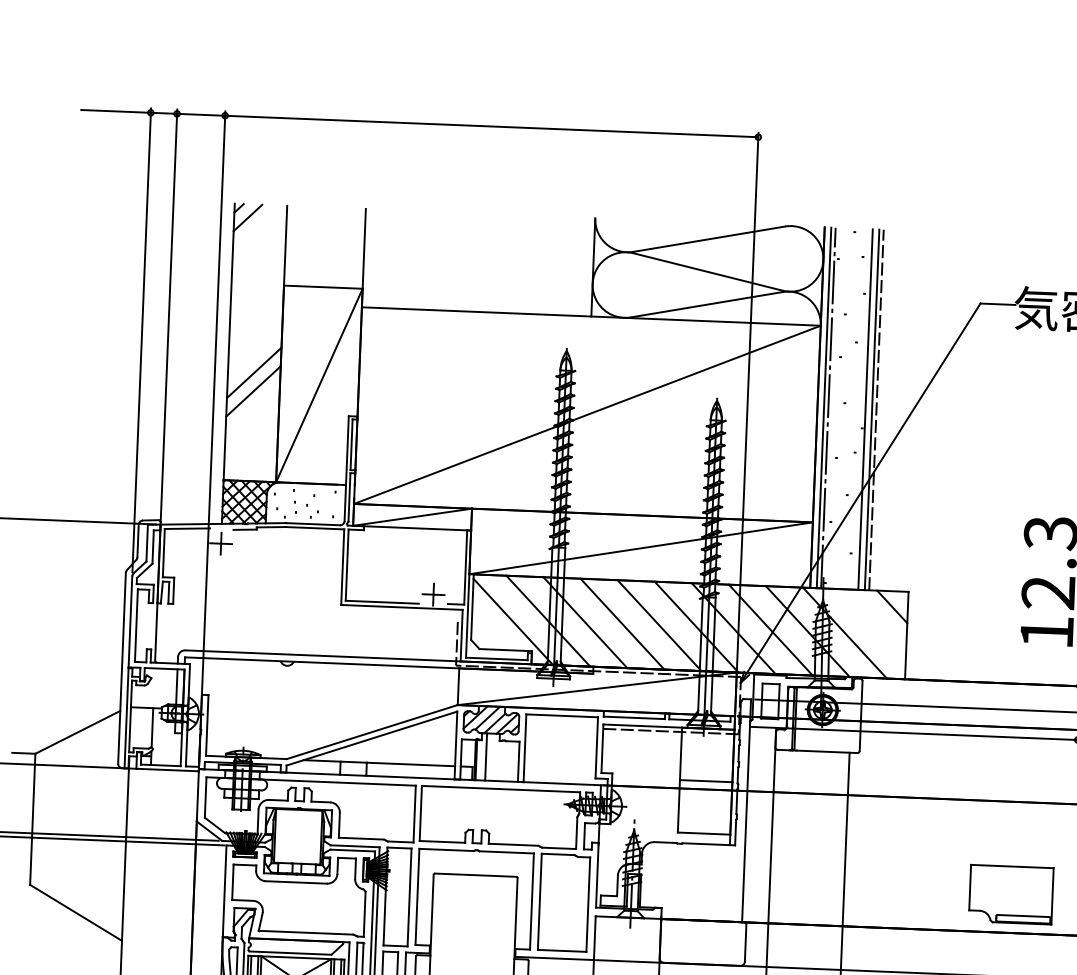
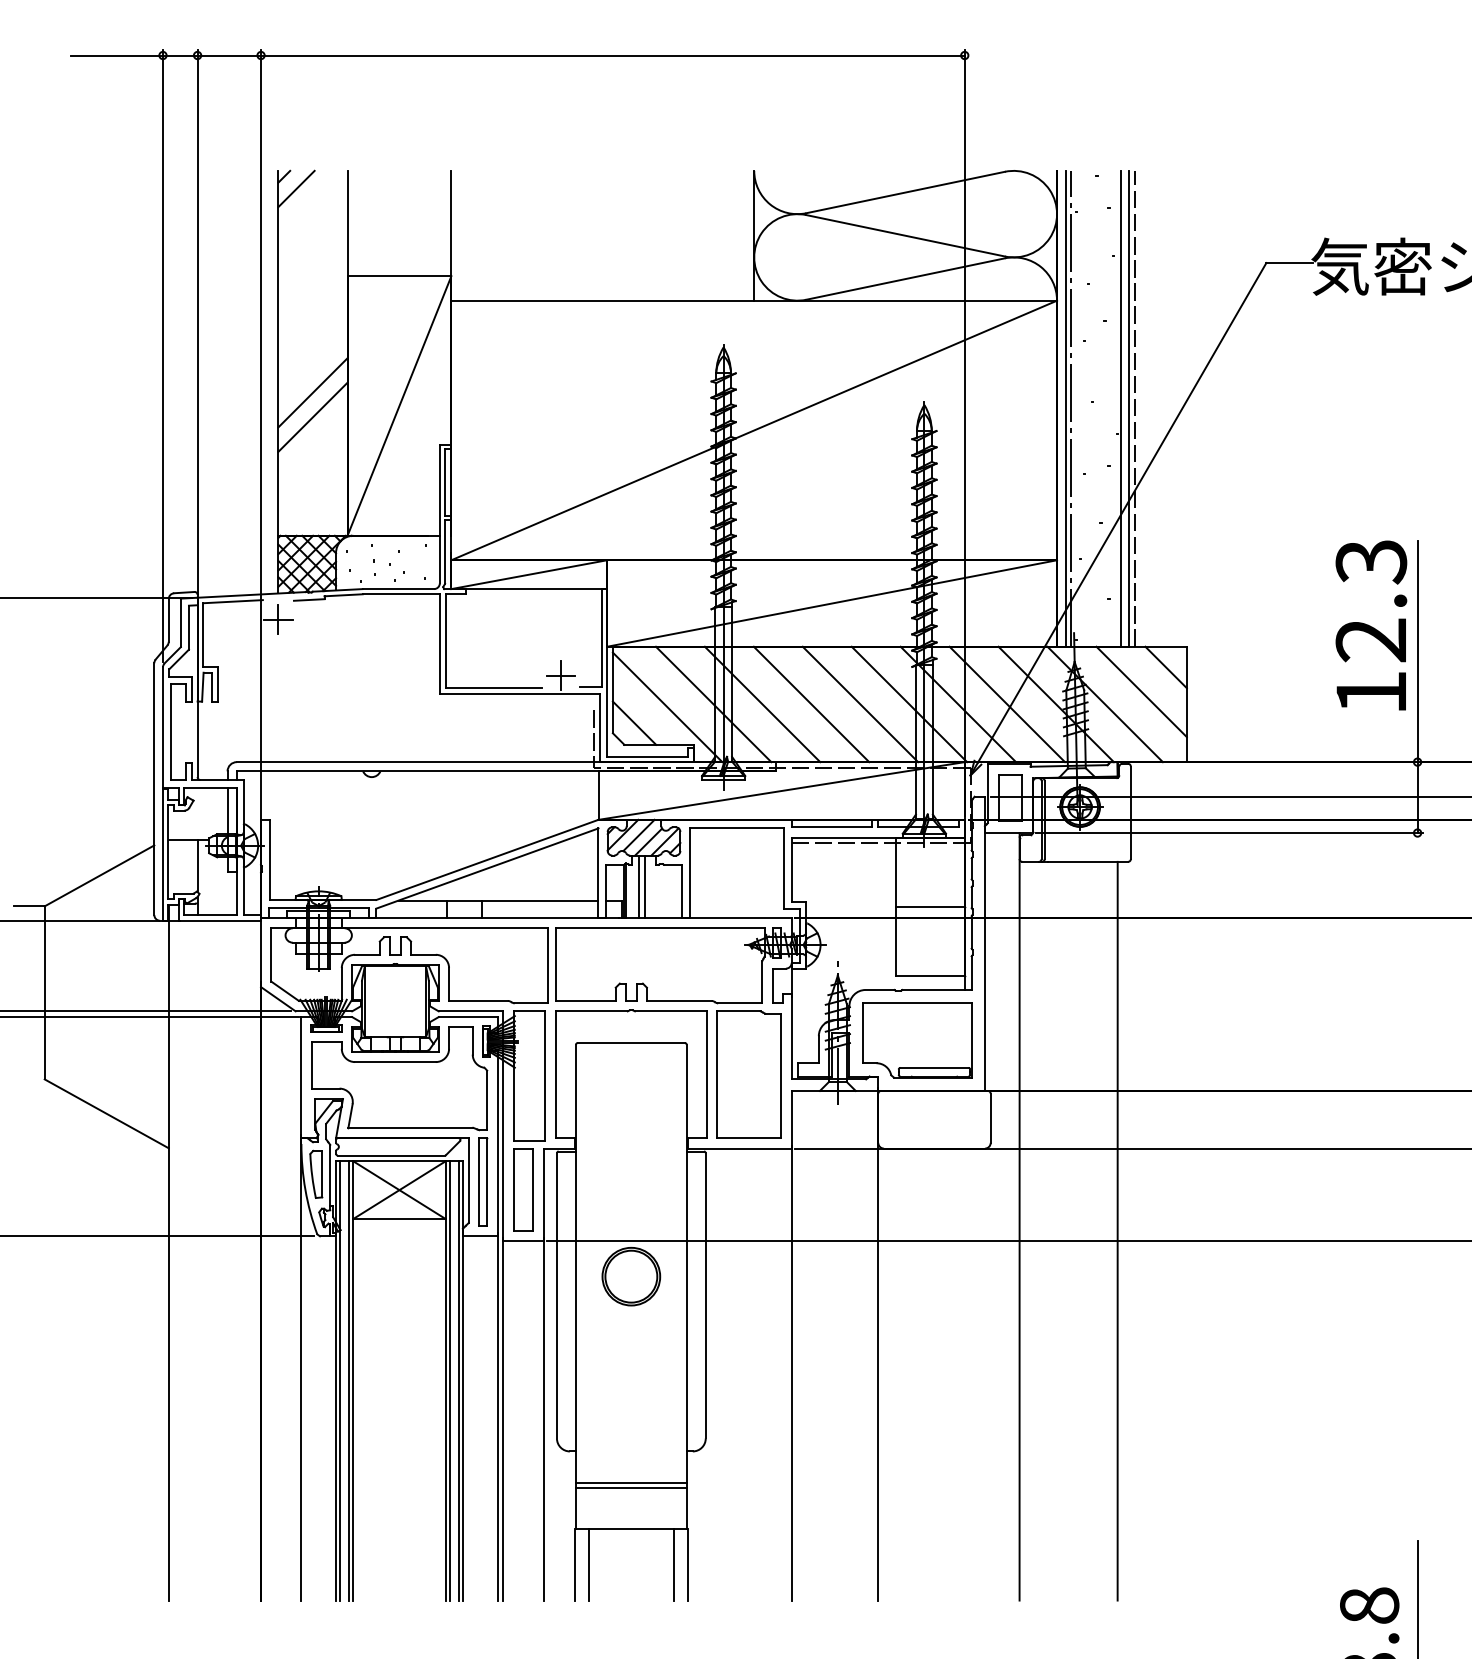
line: (872, 624) -> (1141, 691), added
line: (487, 632) -> (634, 722), added
line: (490, 756) -> (644, 886), added
part: (1011, 894) -> (917, 1040), moved

